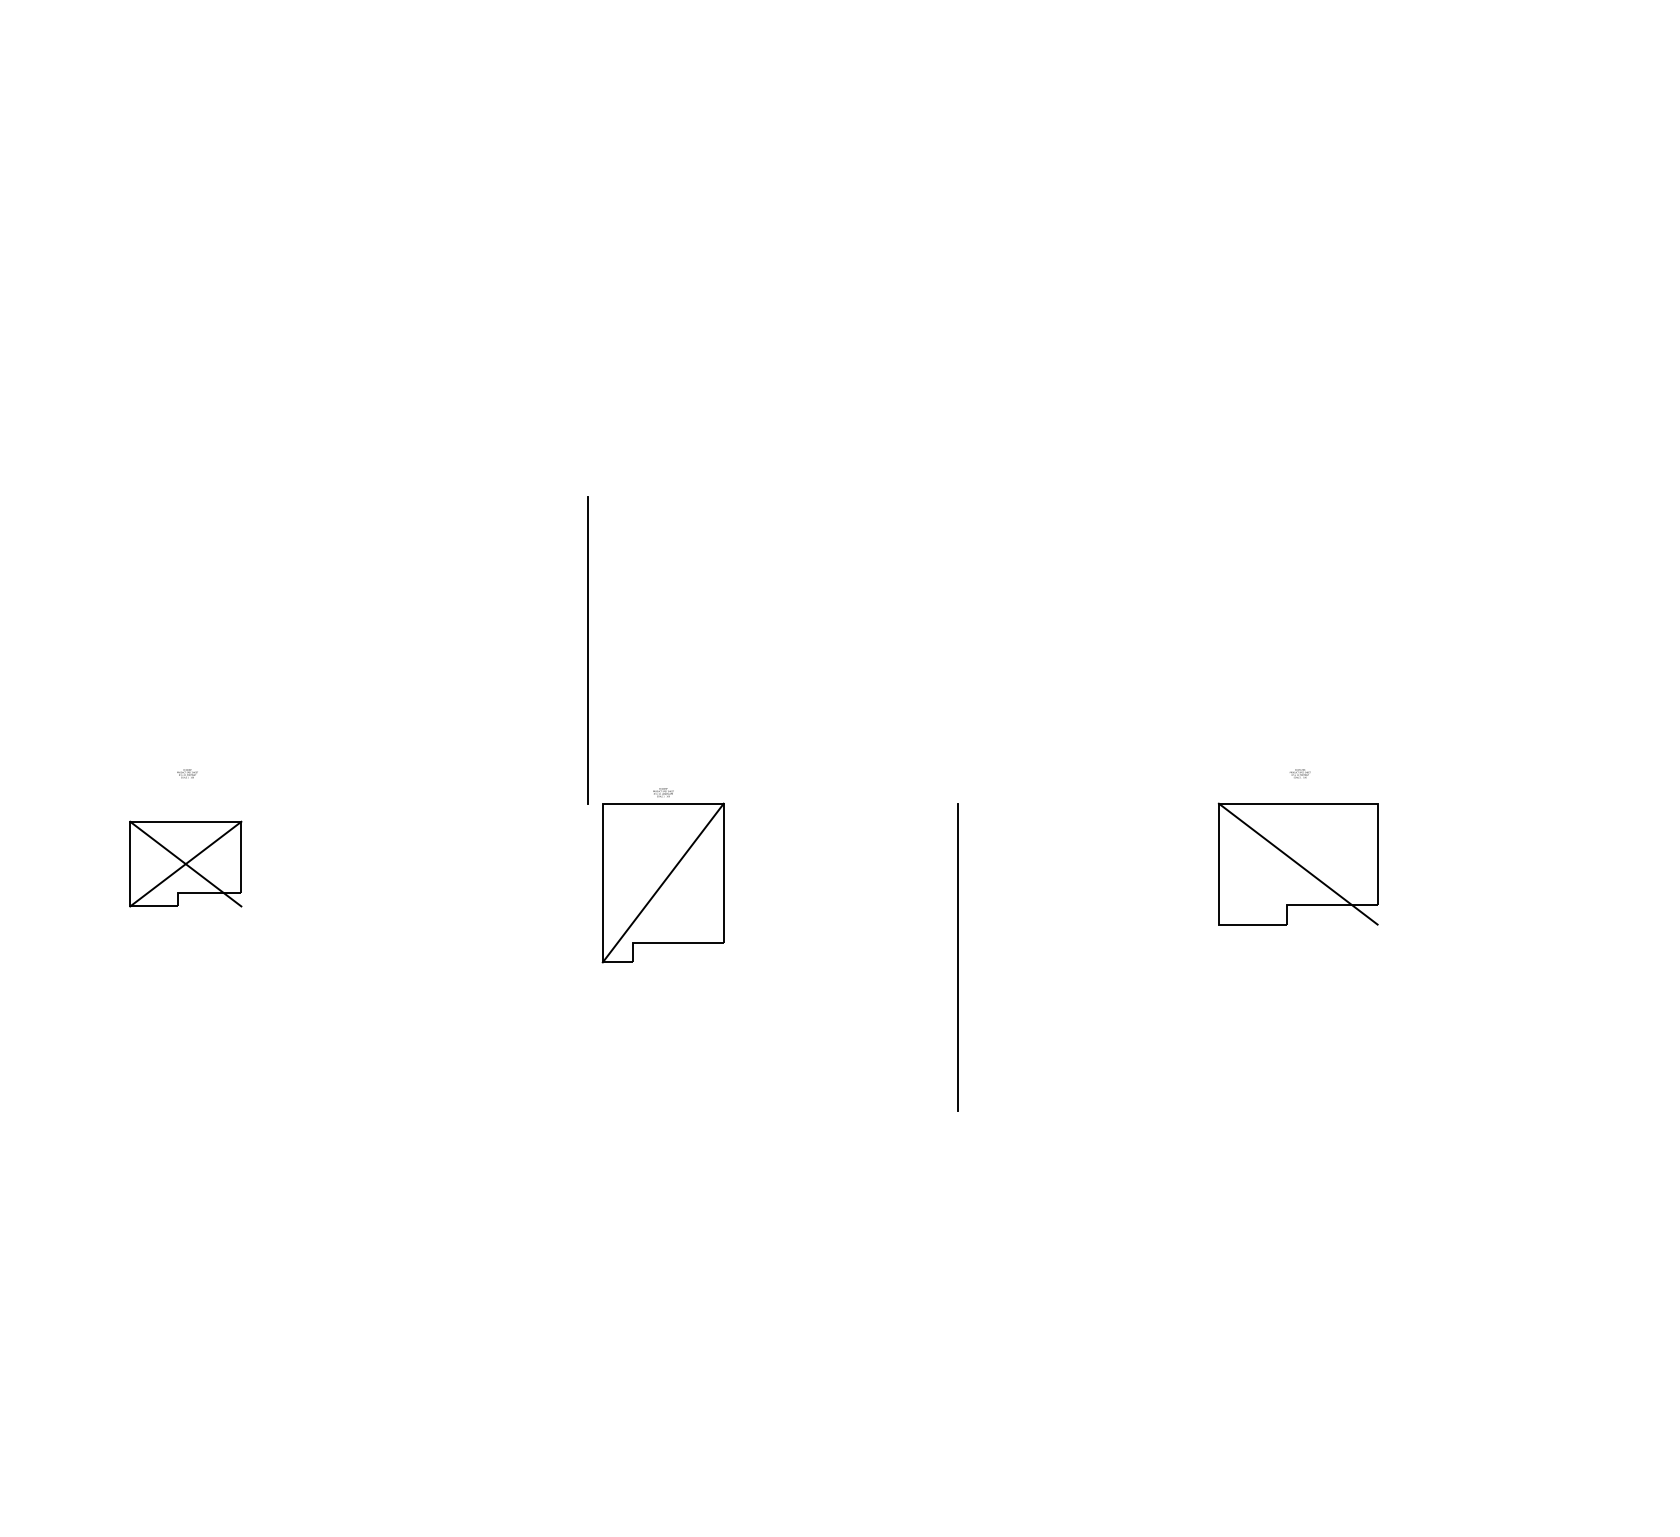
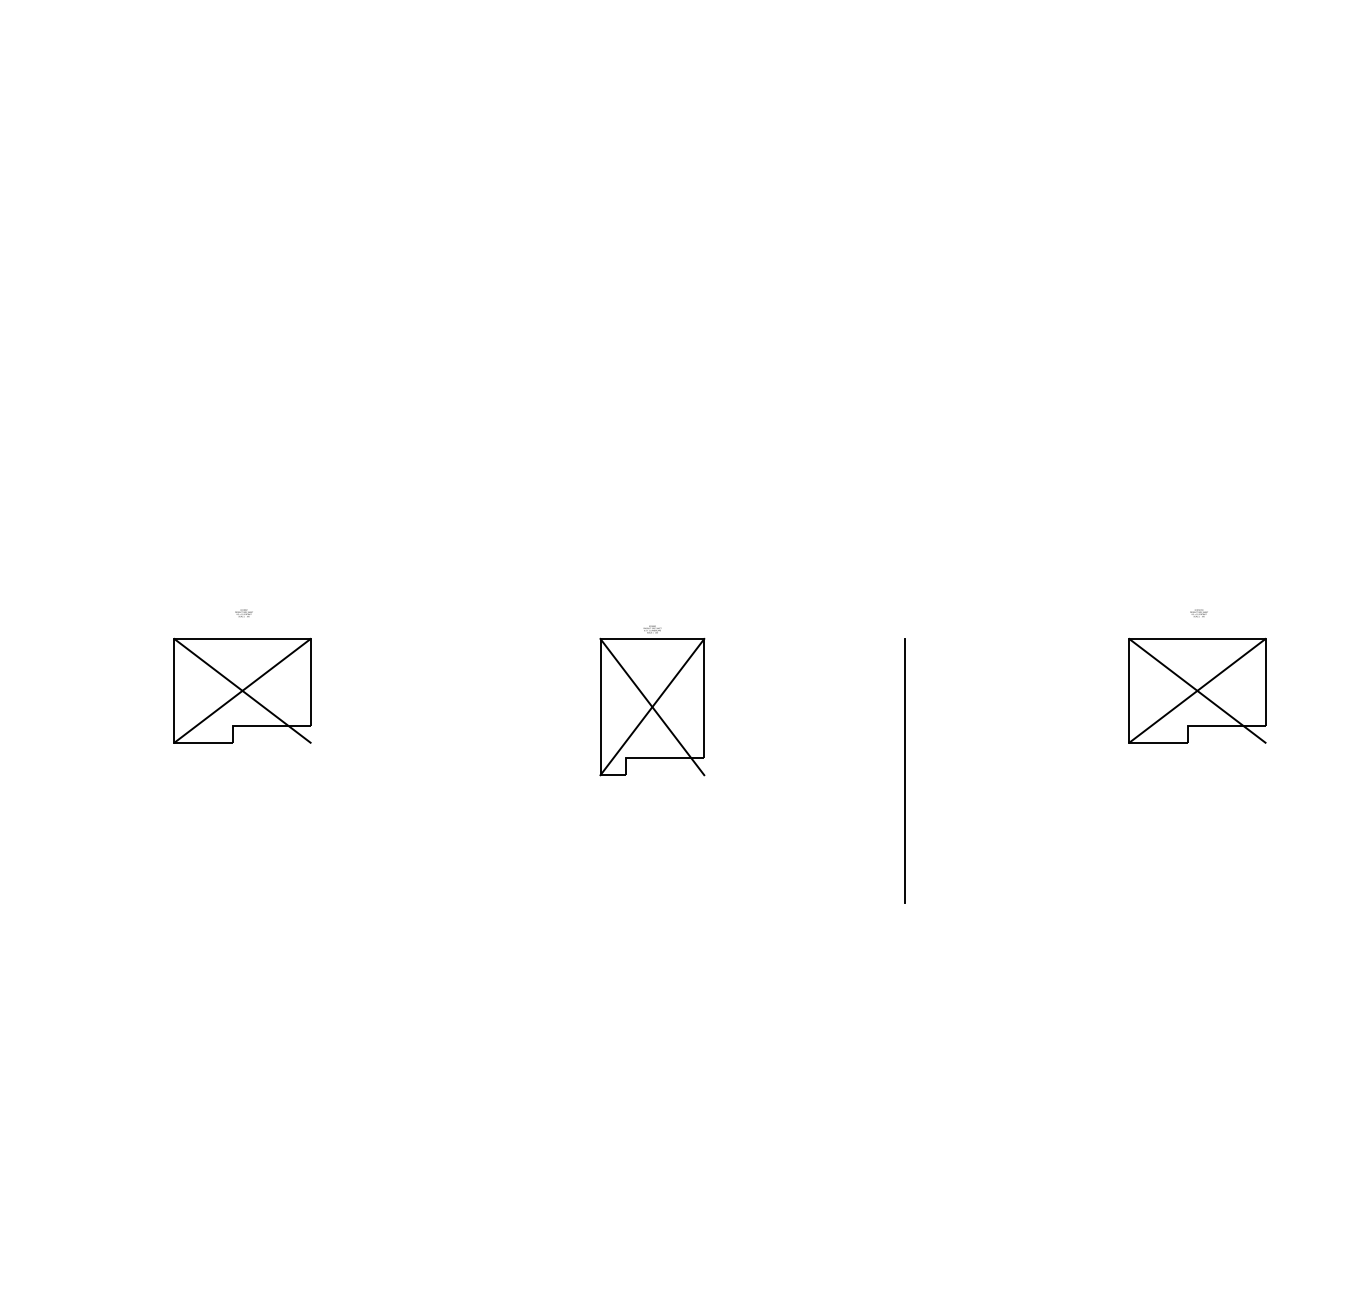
line: (587, 650) -> (587, 507), removed
part: (185, 863) -> (242, 690), size x1.43
line: (1297, 863) -> (1196, 690), added
line: (662, 882) -> (651, 706), added

